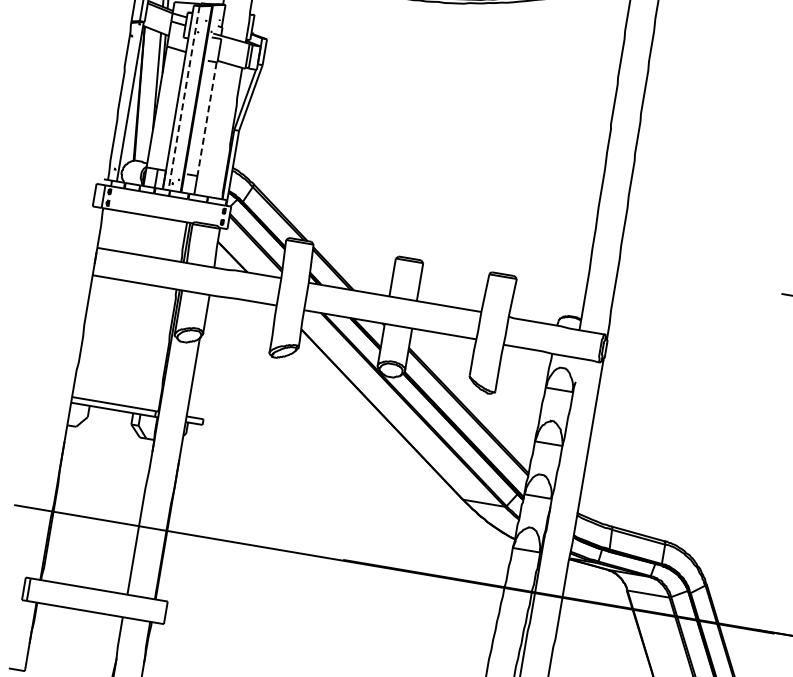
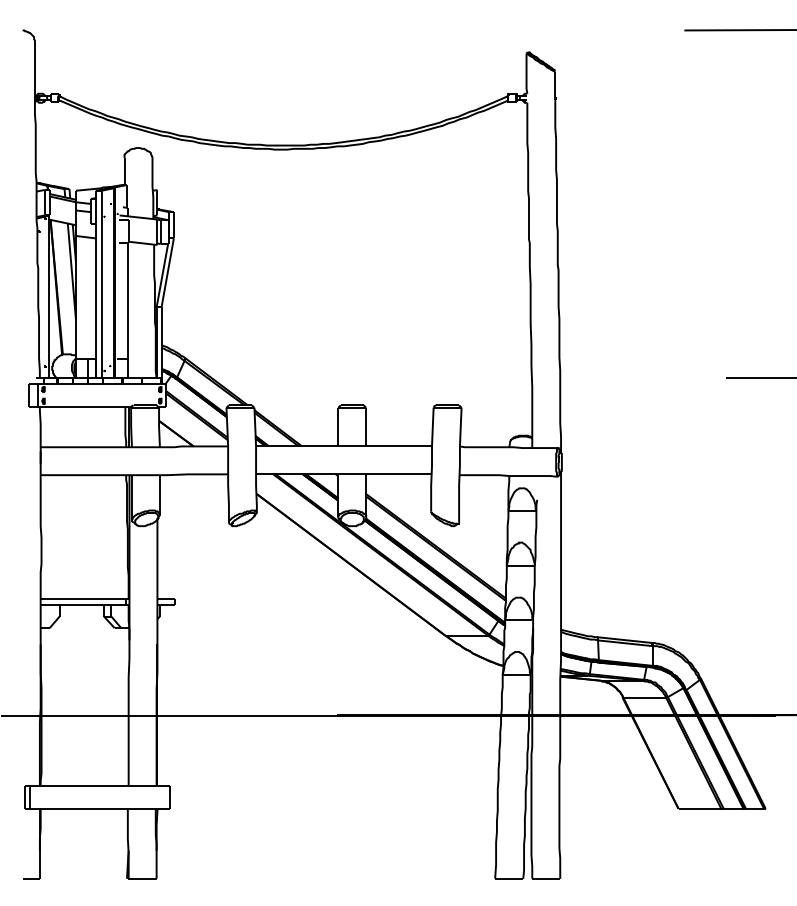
line: (184, 98) -> (101, 284), dashed -> solid
line: (206, 119) -> (127, 301), dashed -> solid

